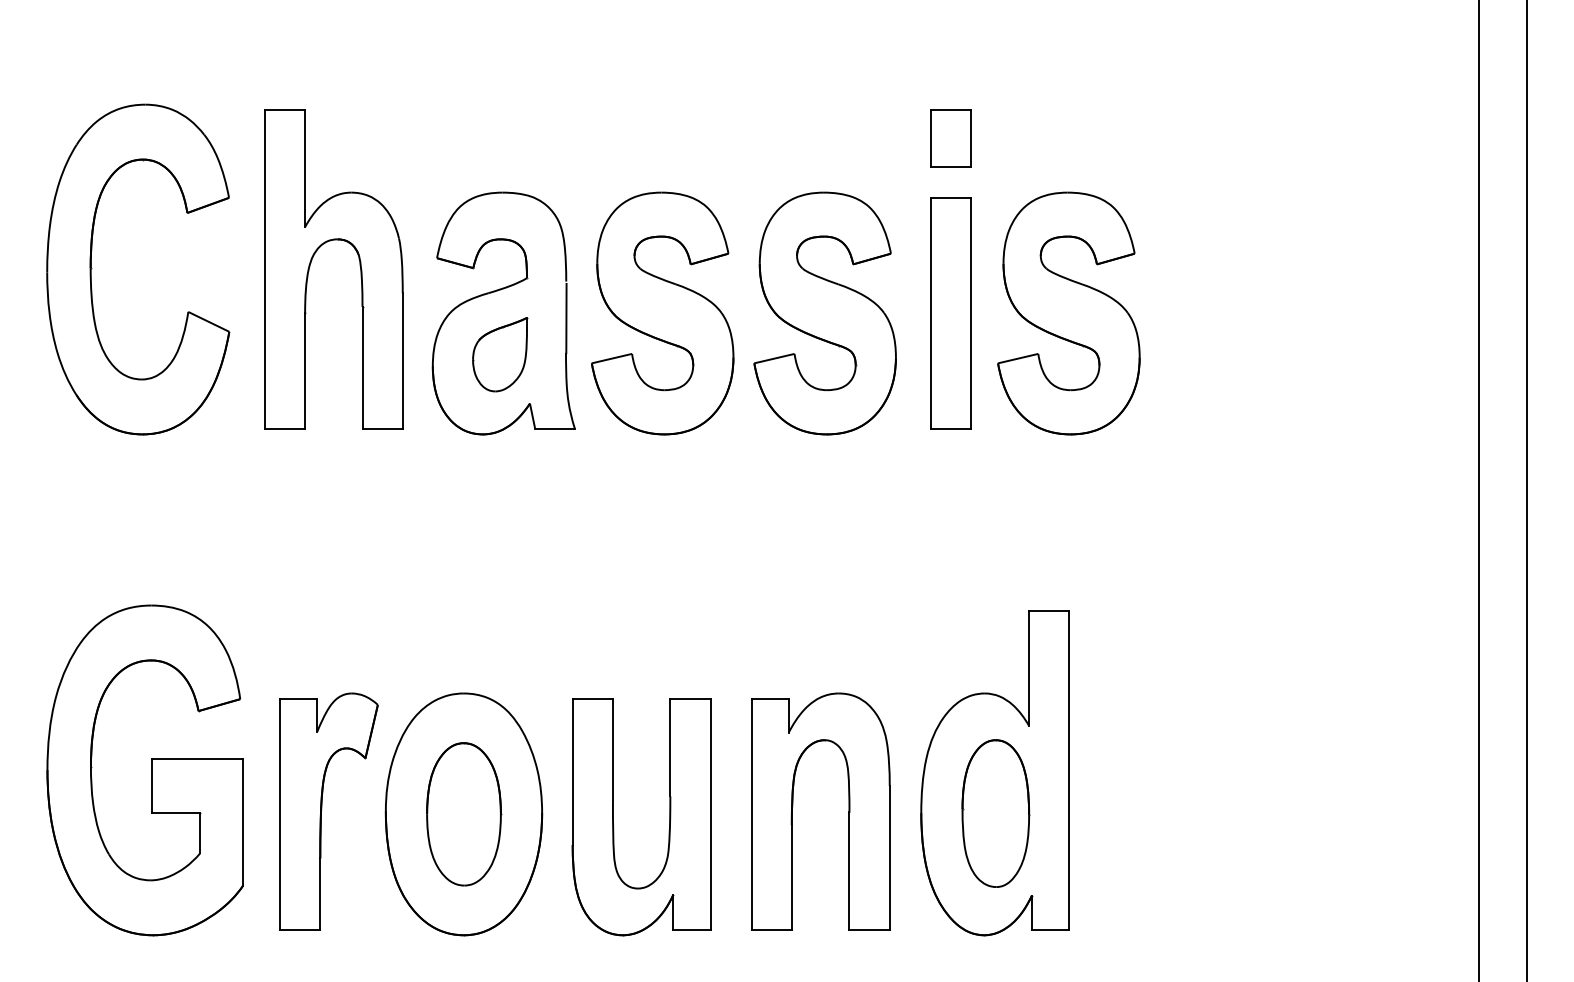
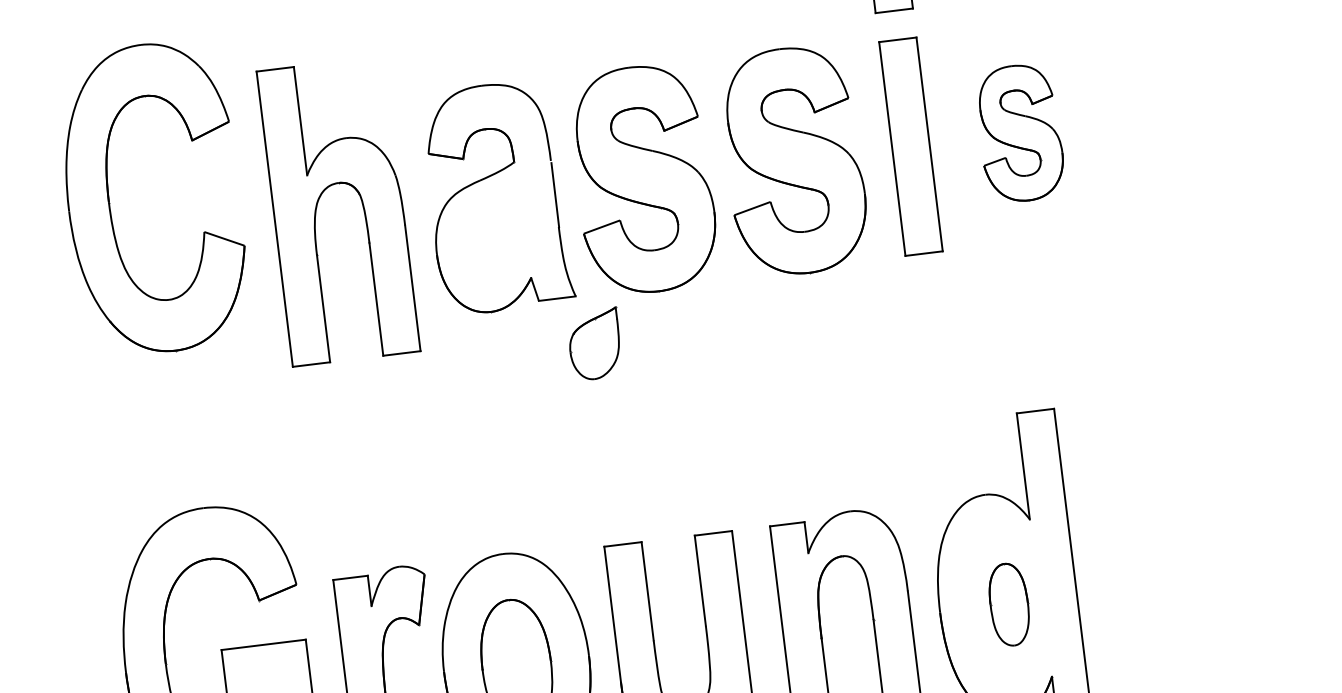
part: (311, 263) -> (317, 208), moved
part: (1068, 313) -> (1019, 133), size x0.6
part: (500, 354) -> (595, 344), moved
part: (995, 813) -> (1008, 604), size x0.6

